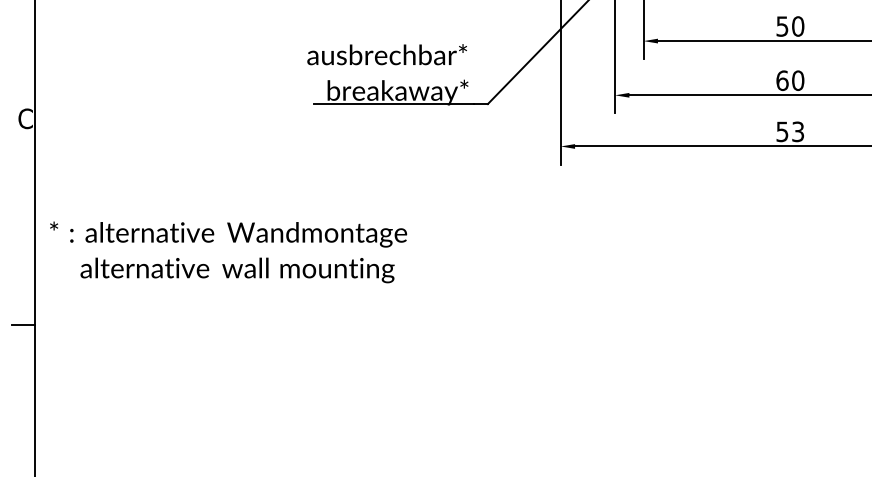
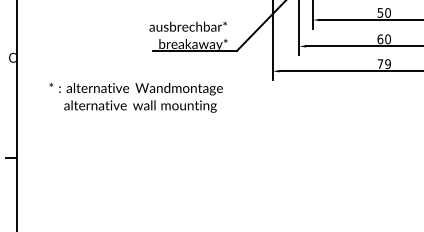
text: (788, 132) -> (383, 64), 53 -> 79
text: (227, 251) -> (135, 97), moved

